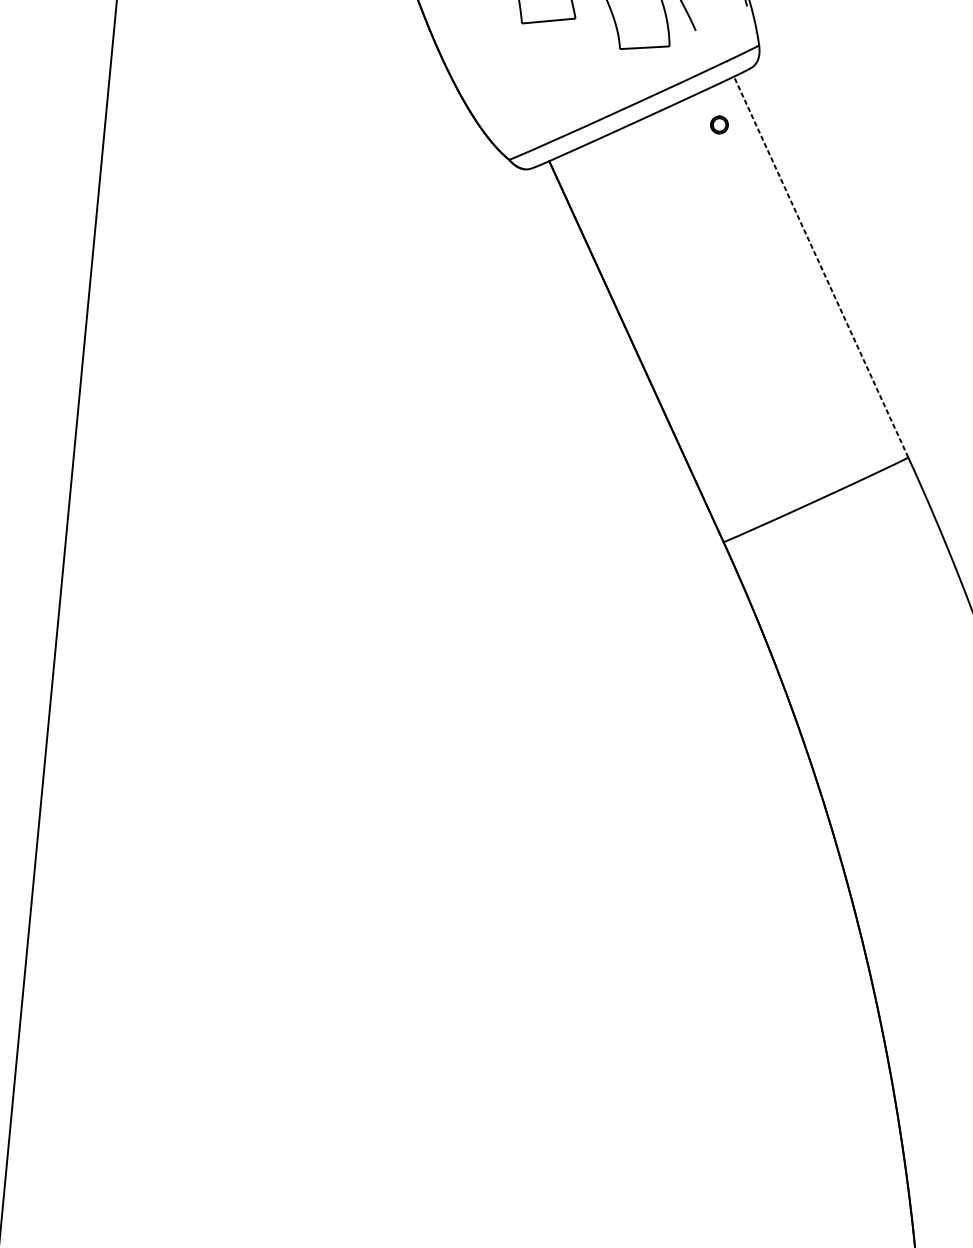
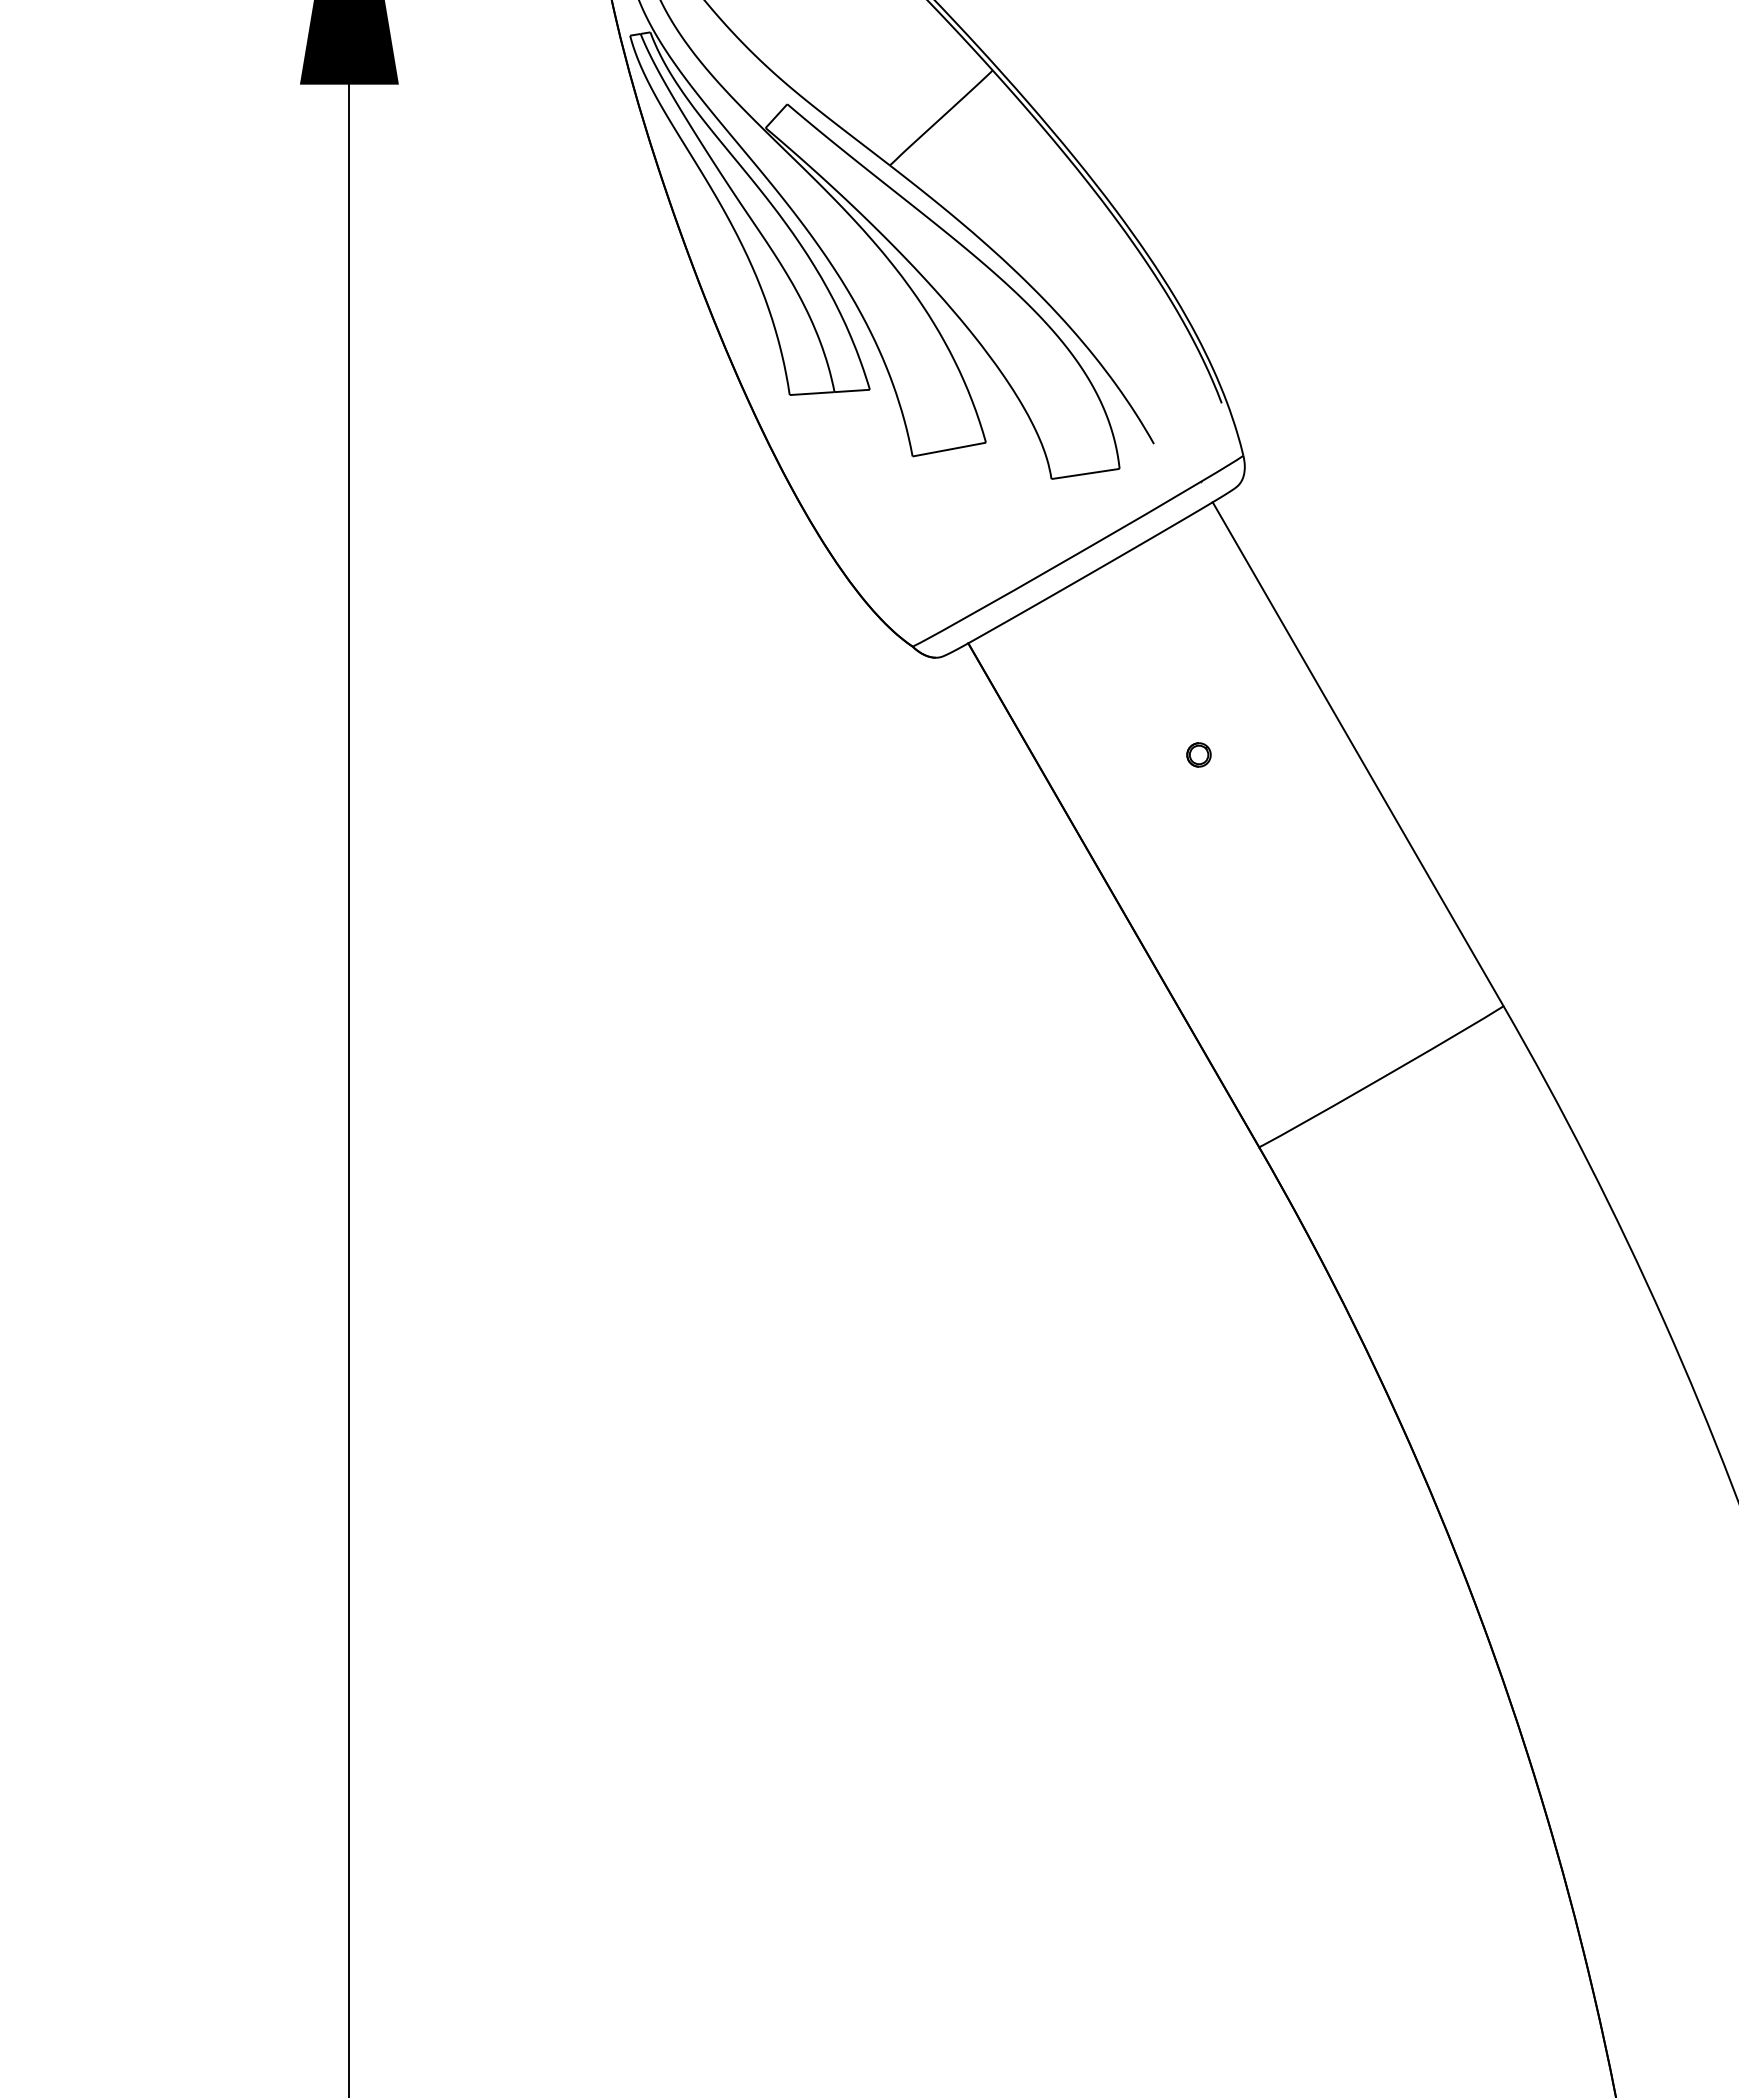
part: (719, 124) -> (1198, 754), moved
line: (821, 267) -> (1358, 754), dashed -> solid

